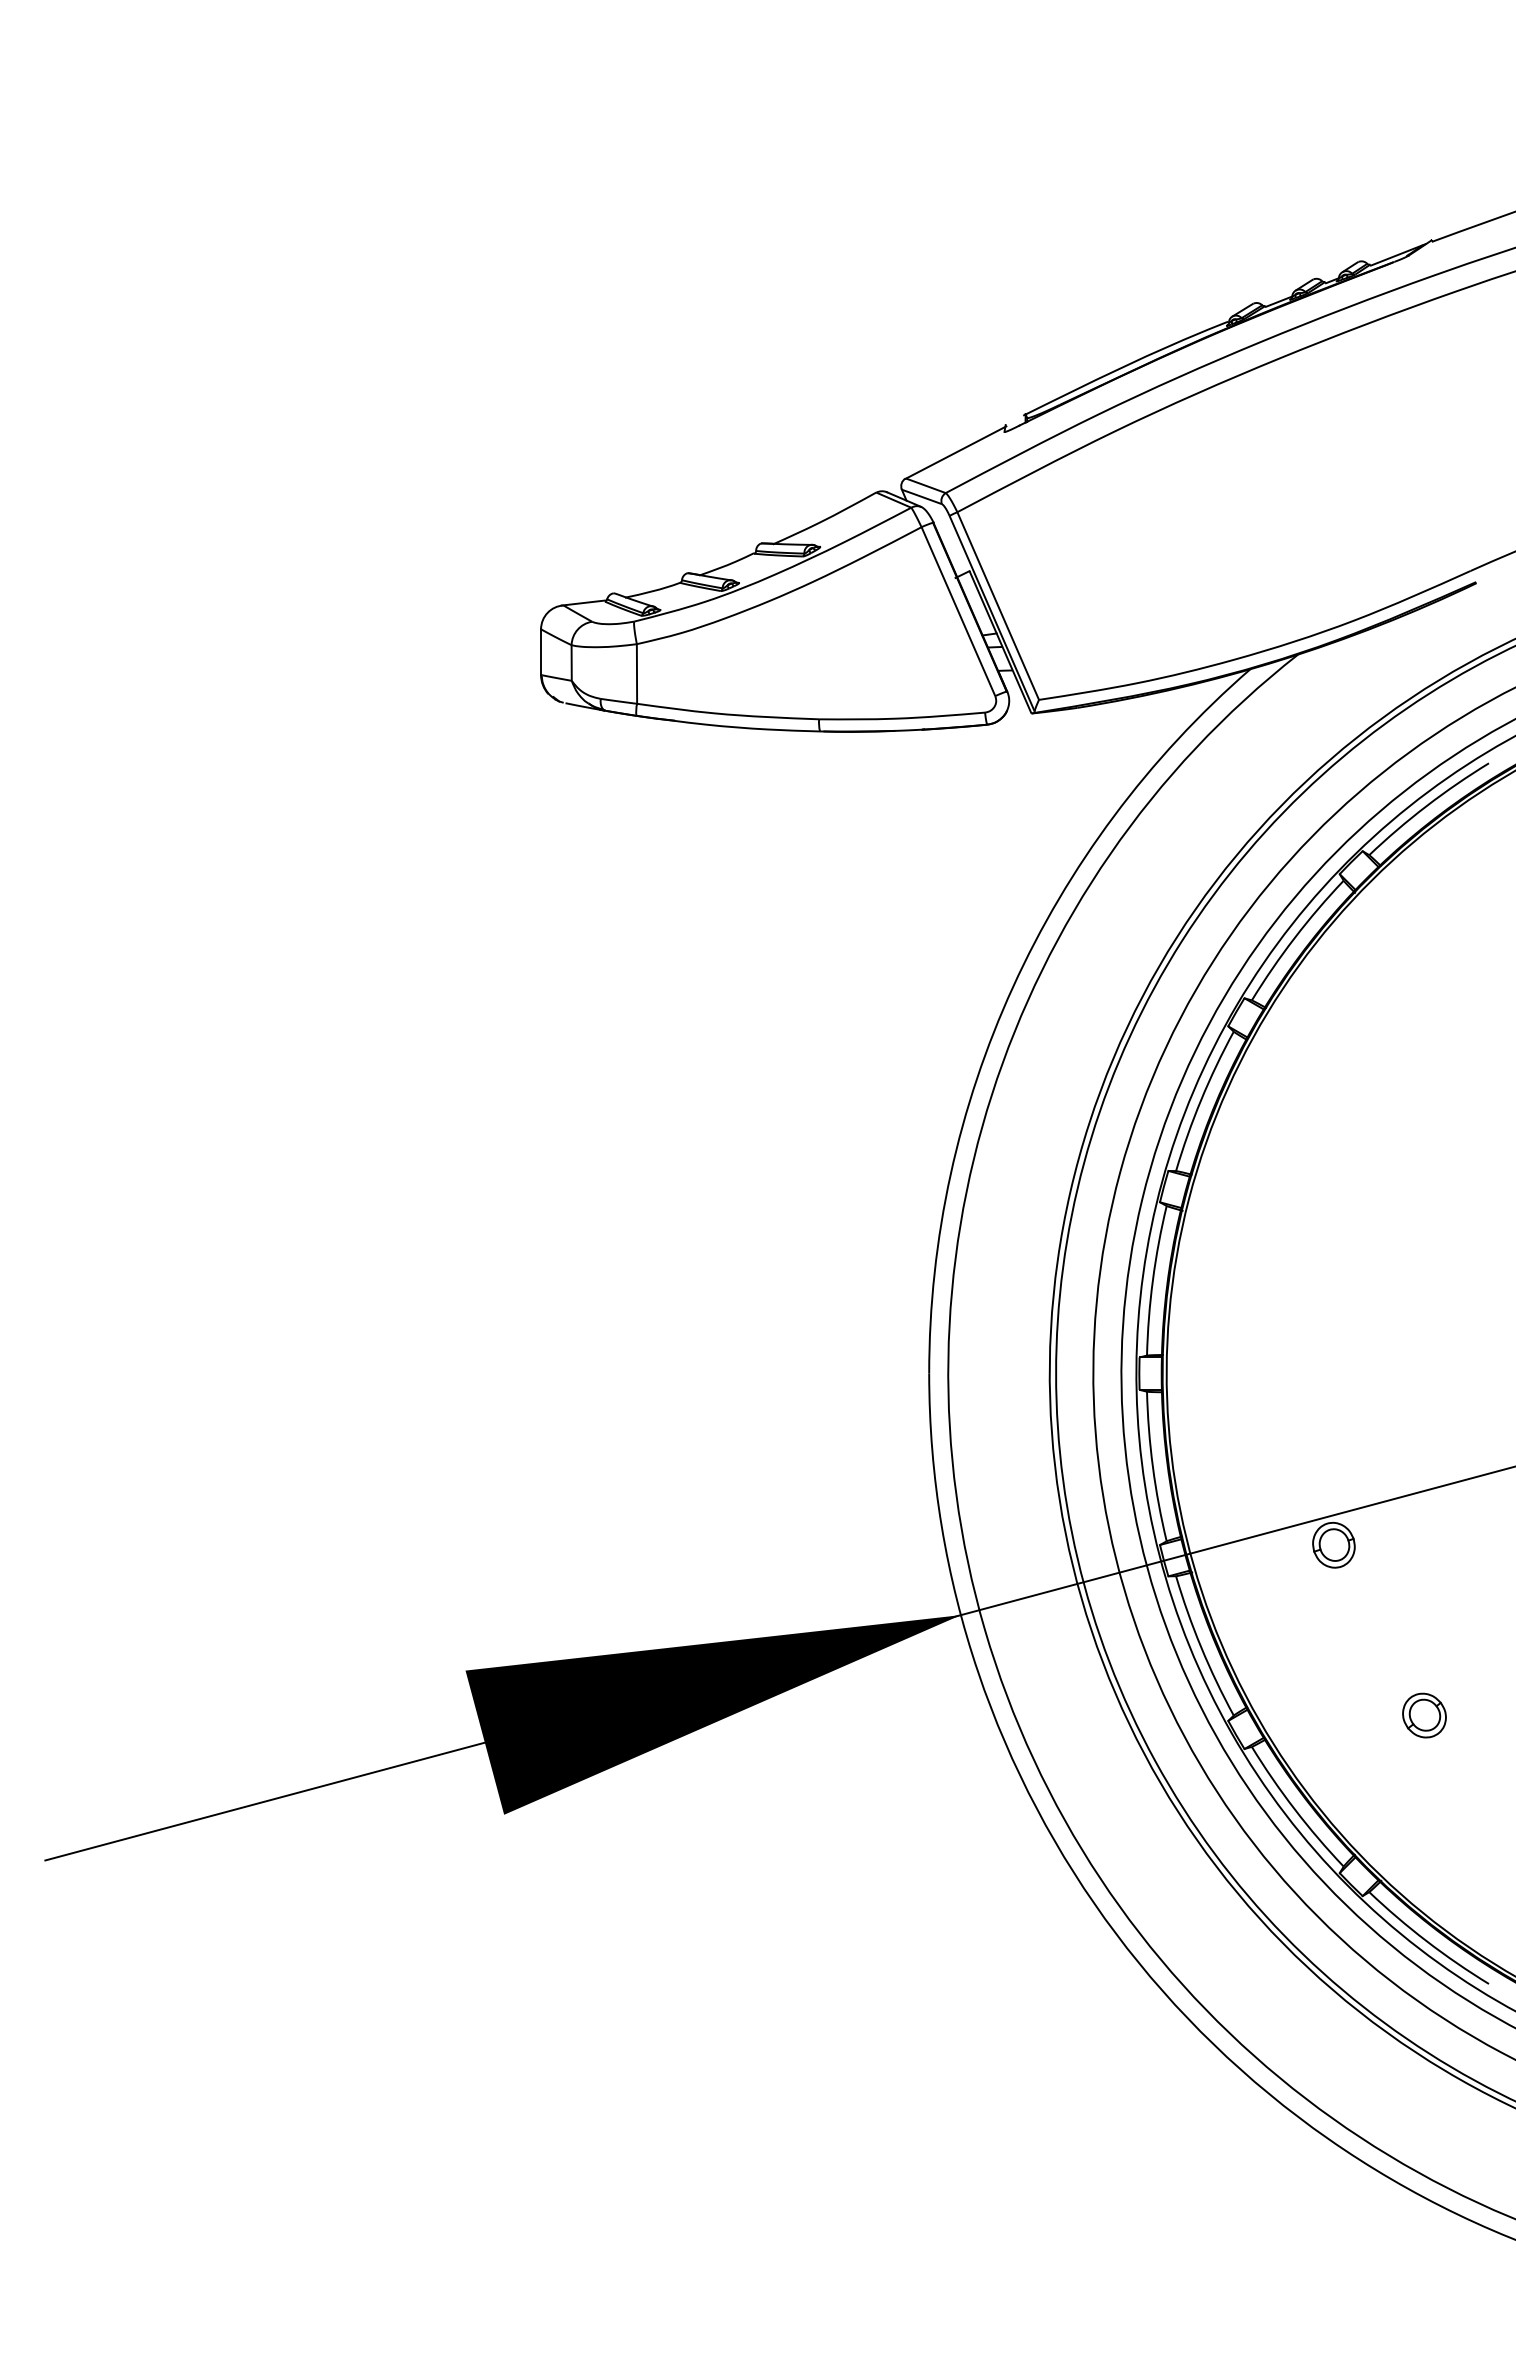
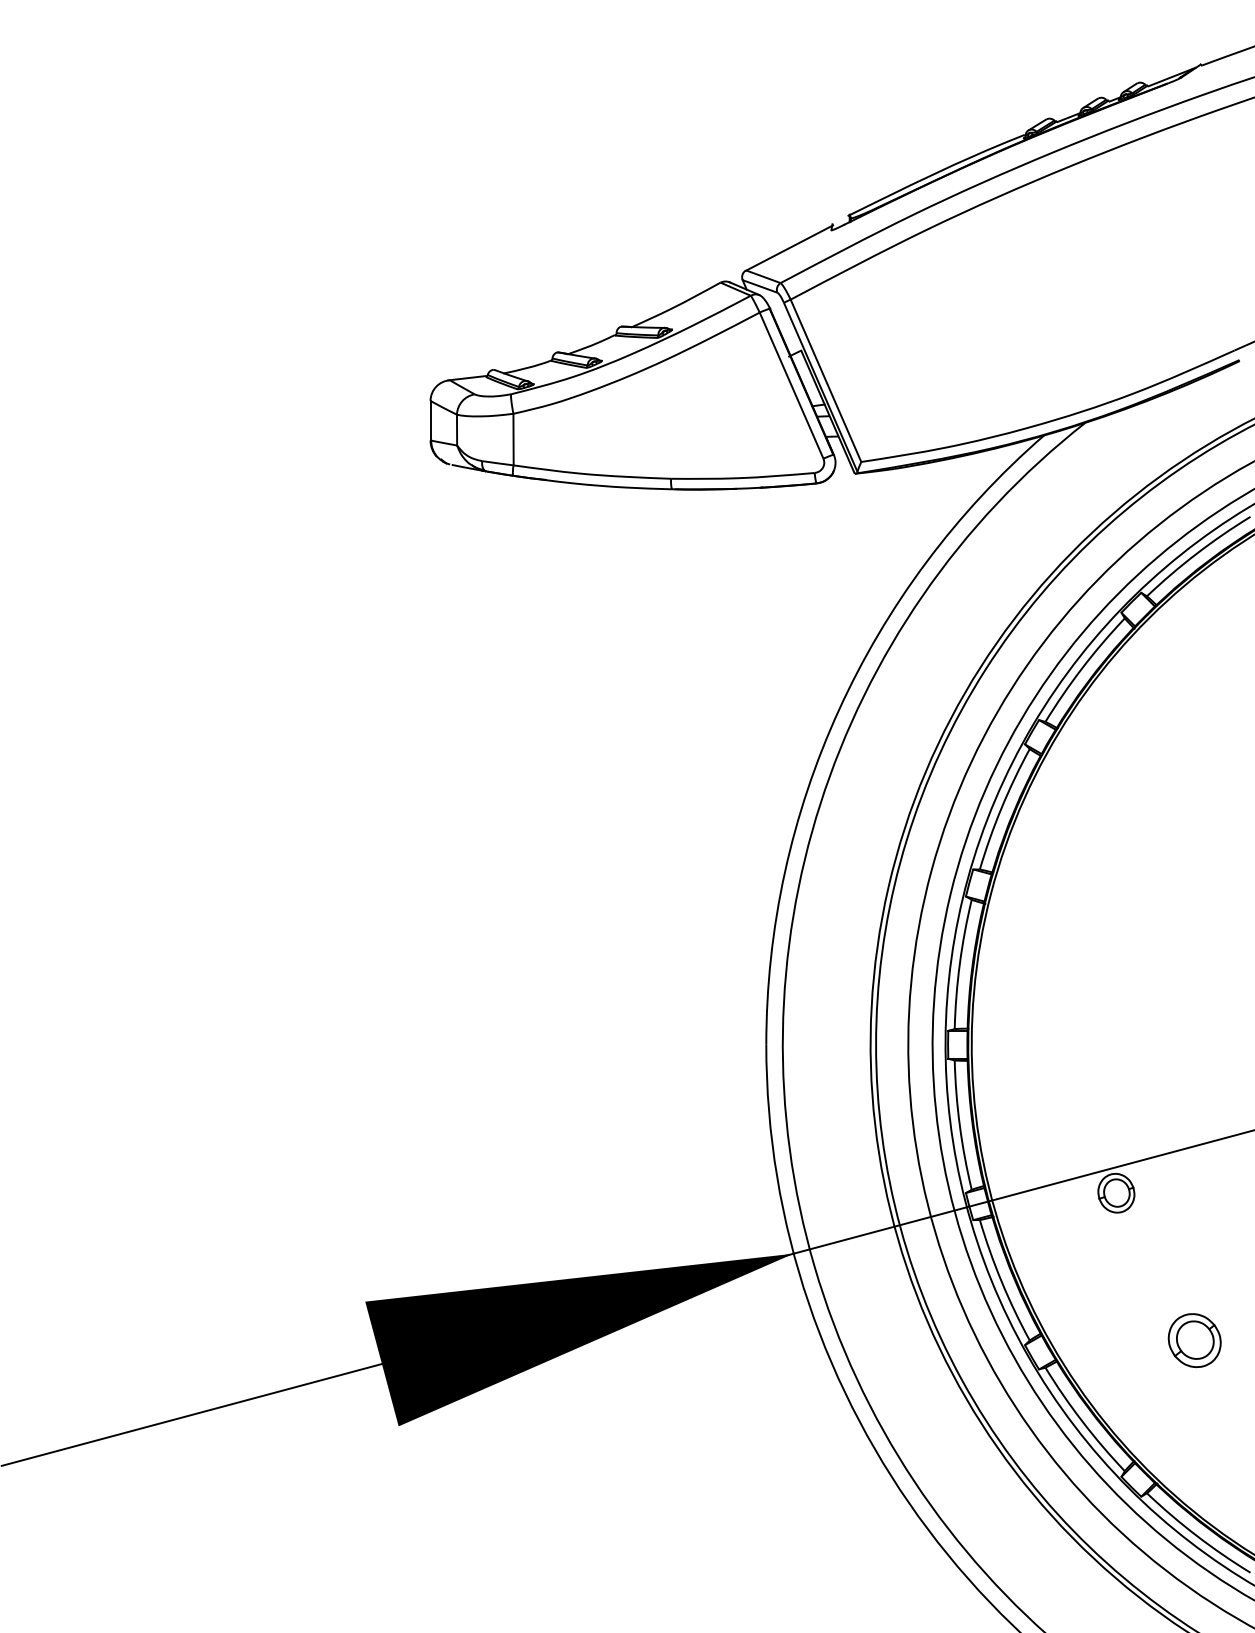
part: (1424, 1715) -> (1194, 1340), size x1.4

